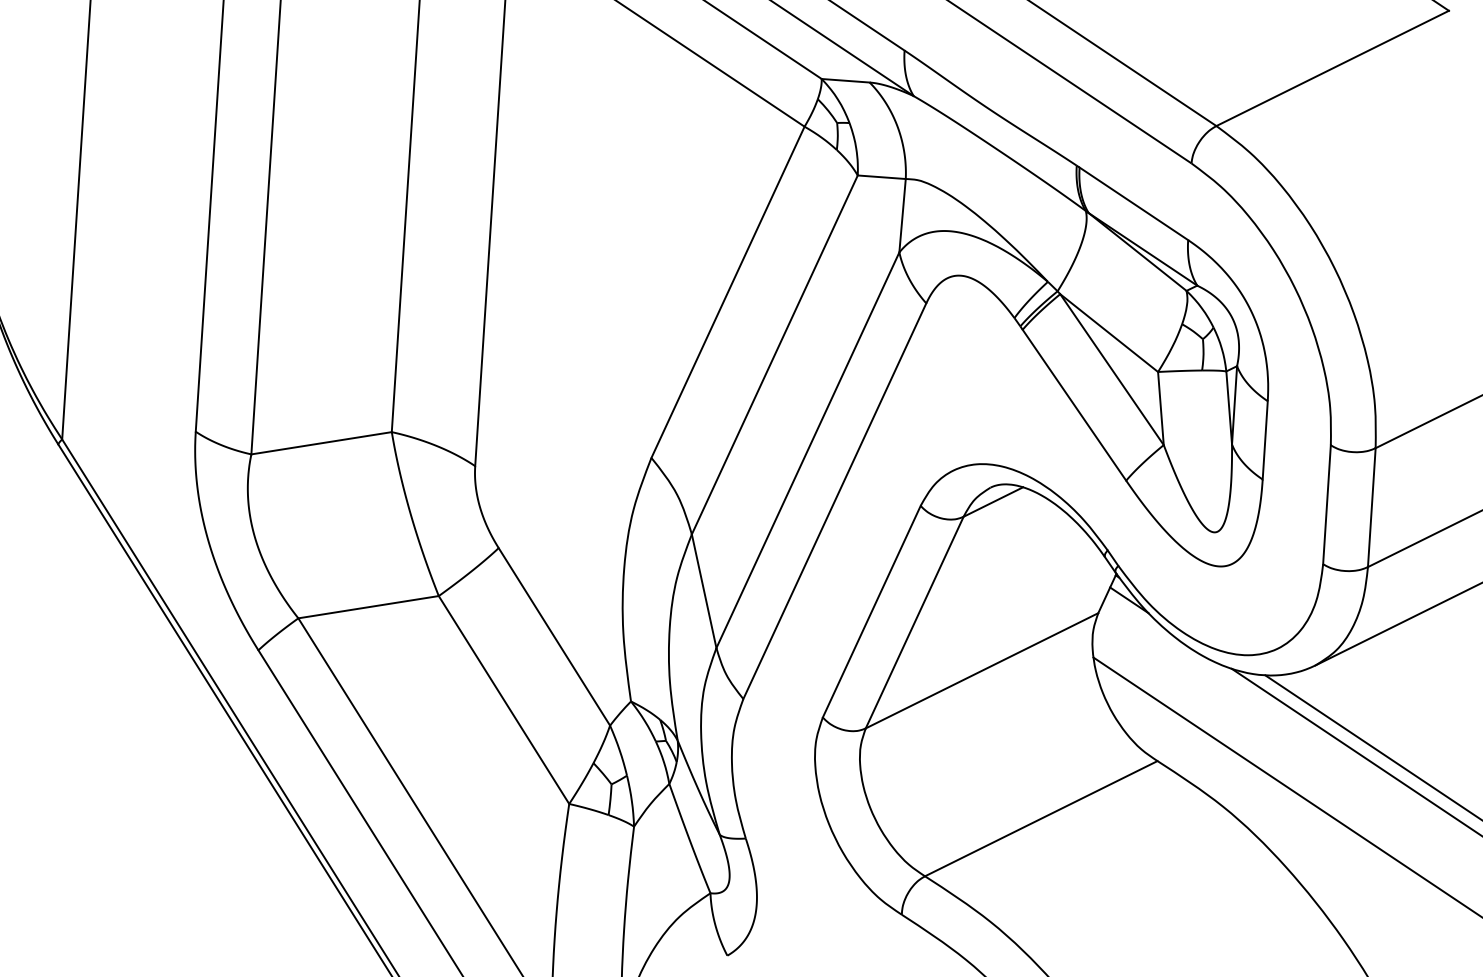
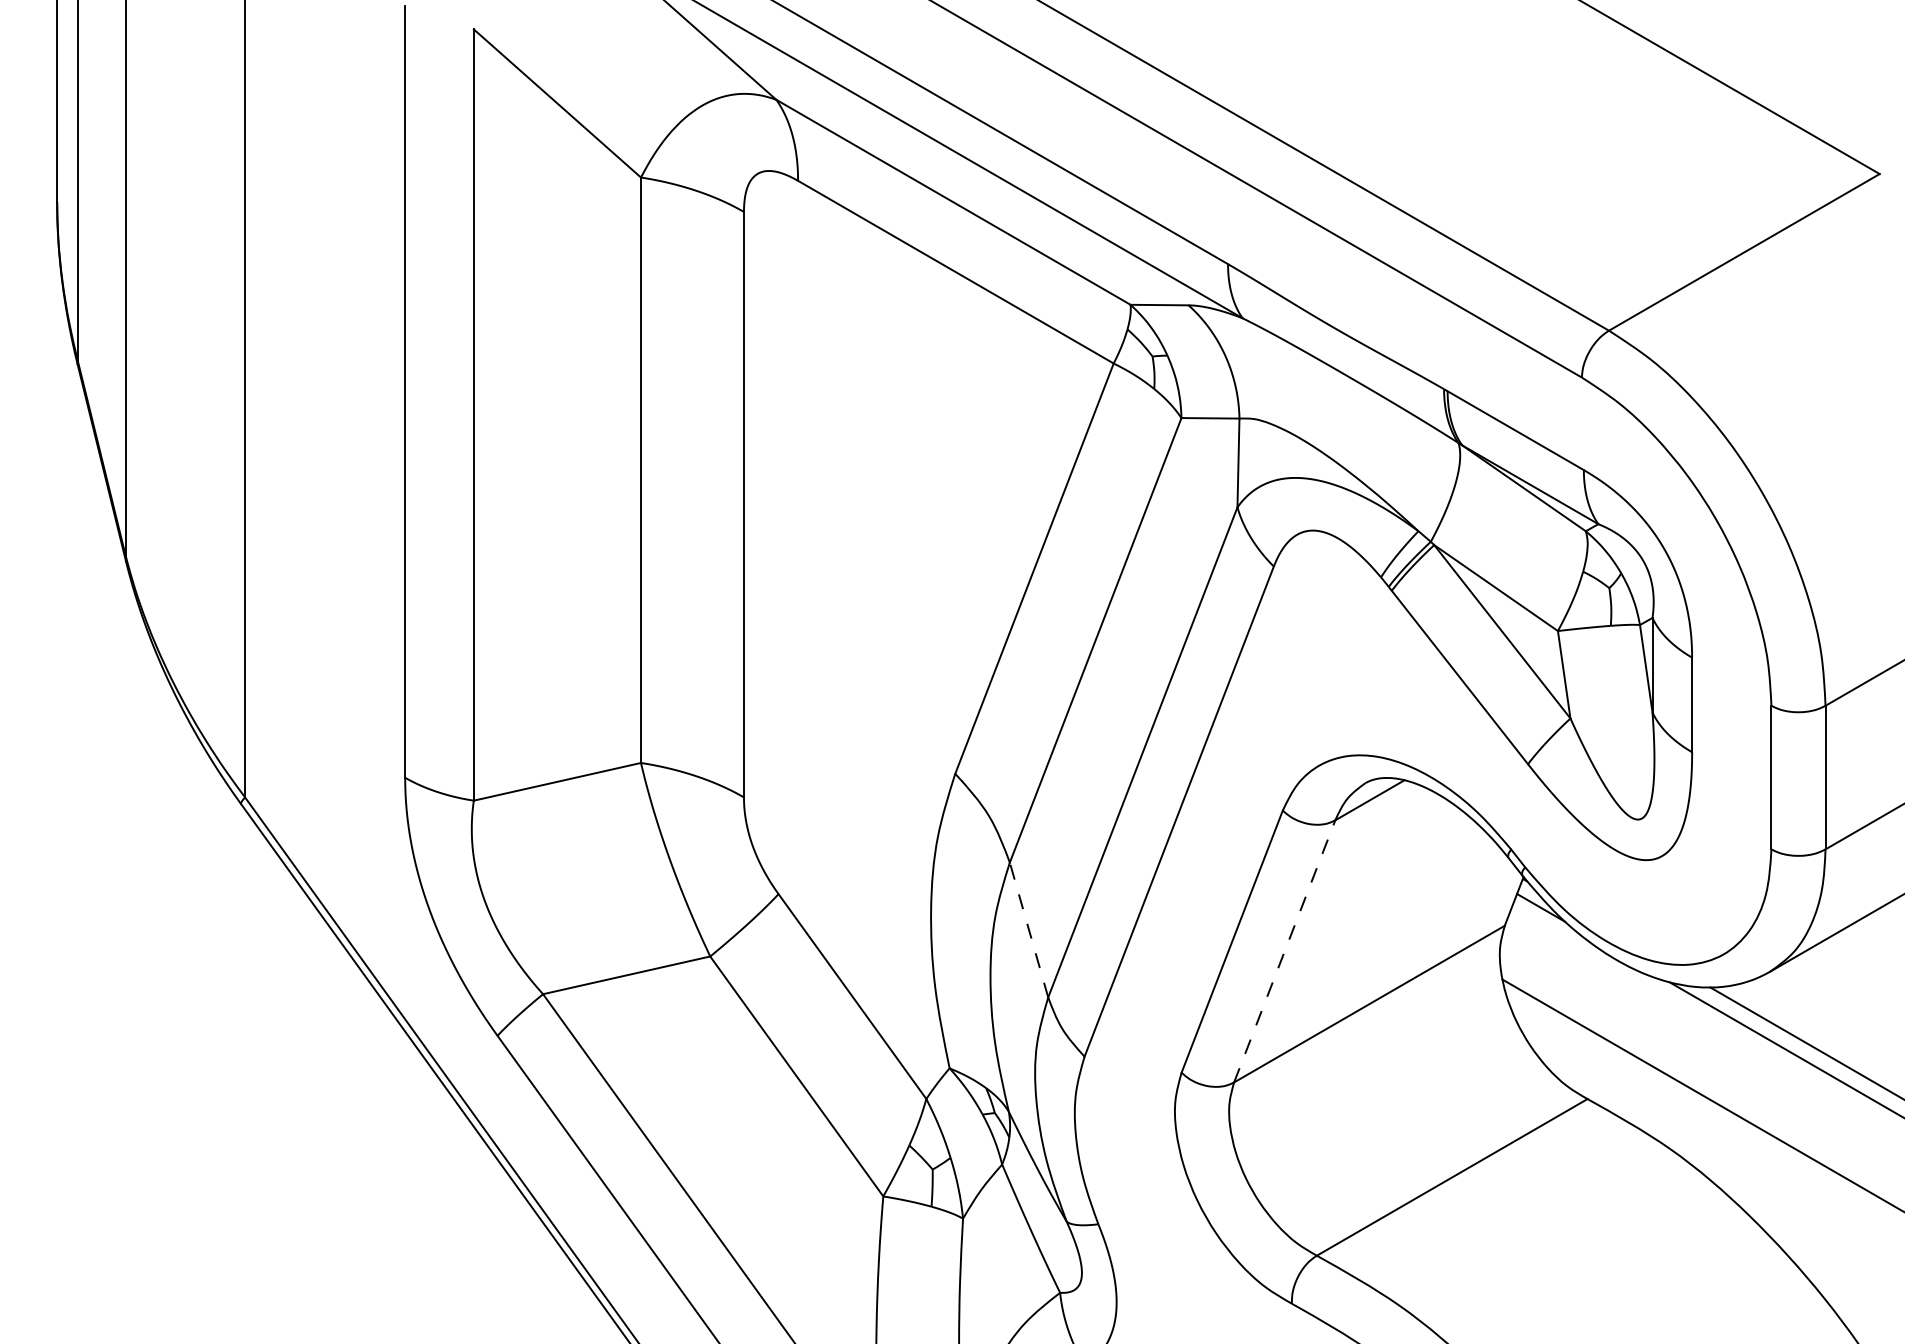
line: (703, 590) -> (1028, 929), solid -> dashed
line: (914, 621) -> (1284, 950), solid -> dashed

